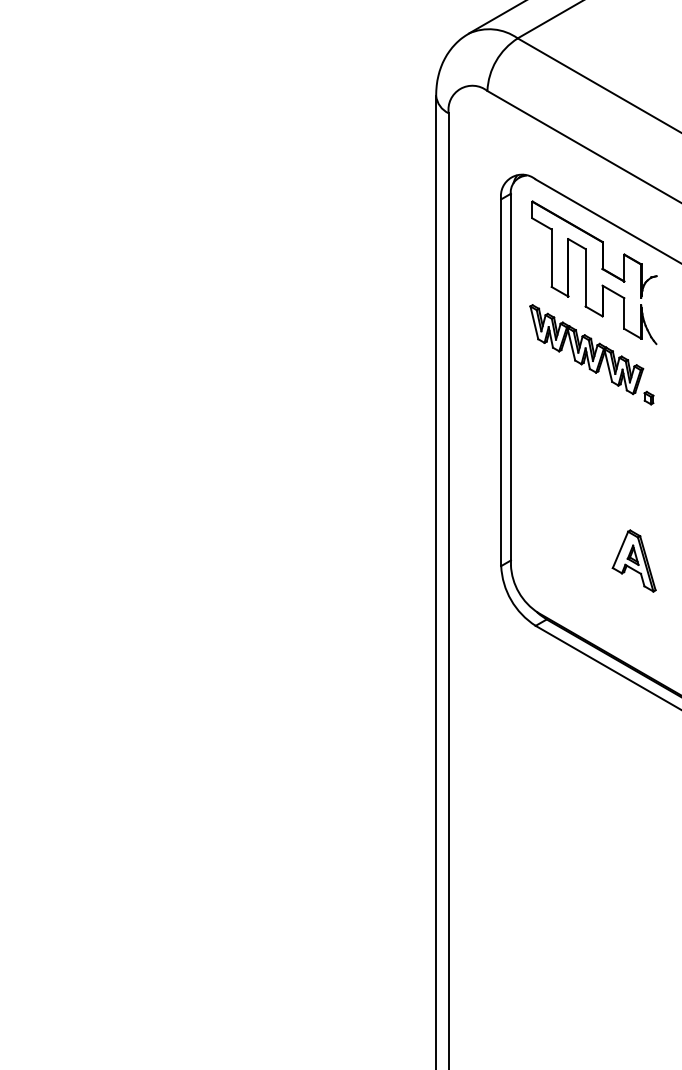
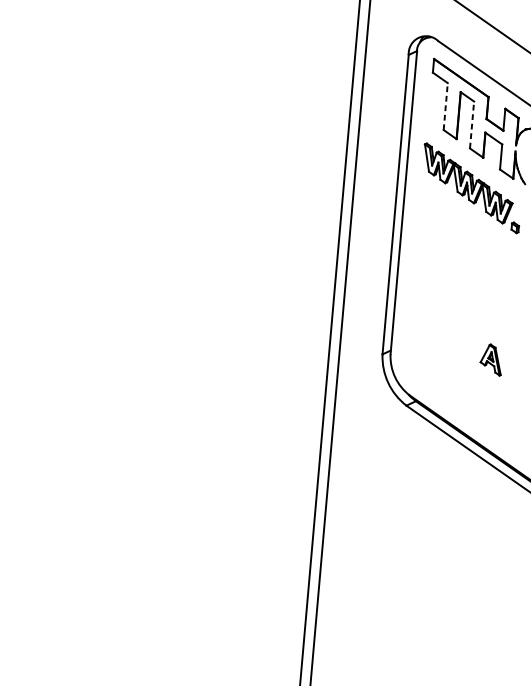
line: (551, 258) -> (445, 106), solid -> dashed
line: (585, 277) -> (472, 124), solid -> dashed
part: (633, 560) -> (490, 359), size x0.6

